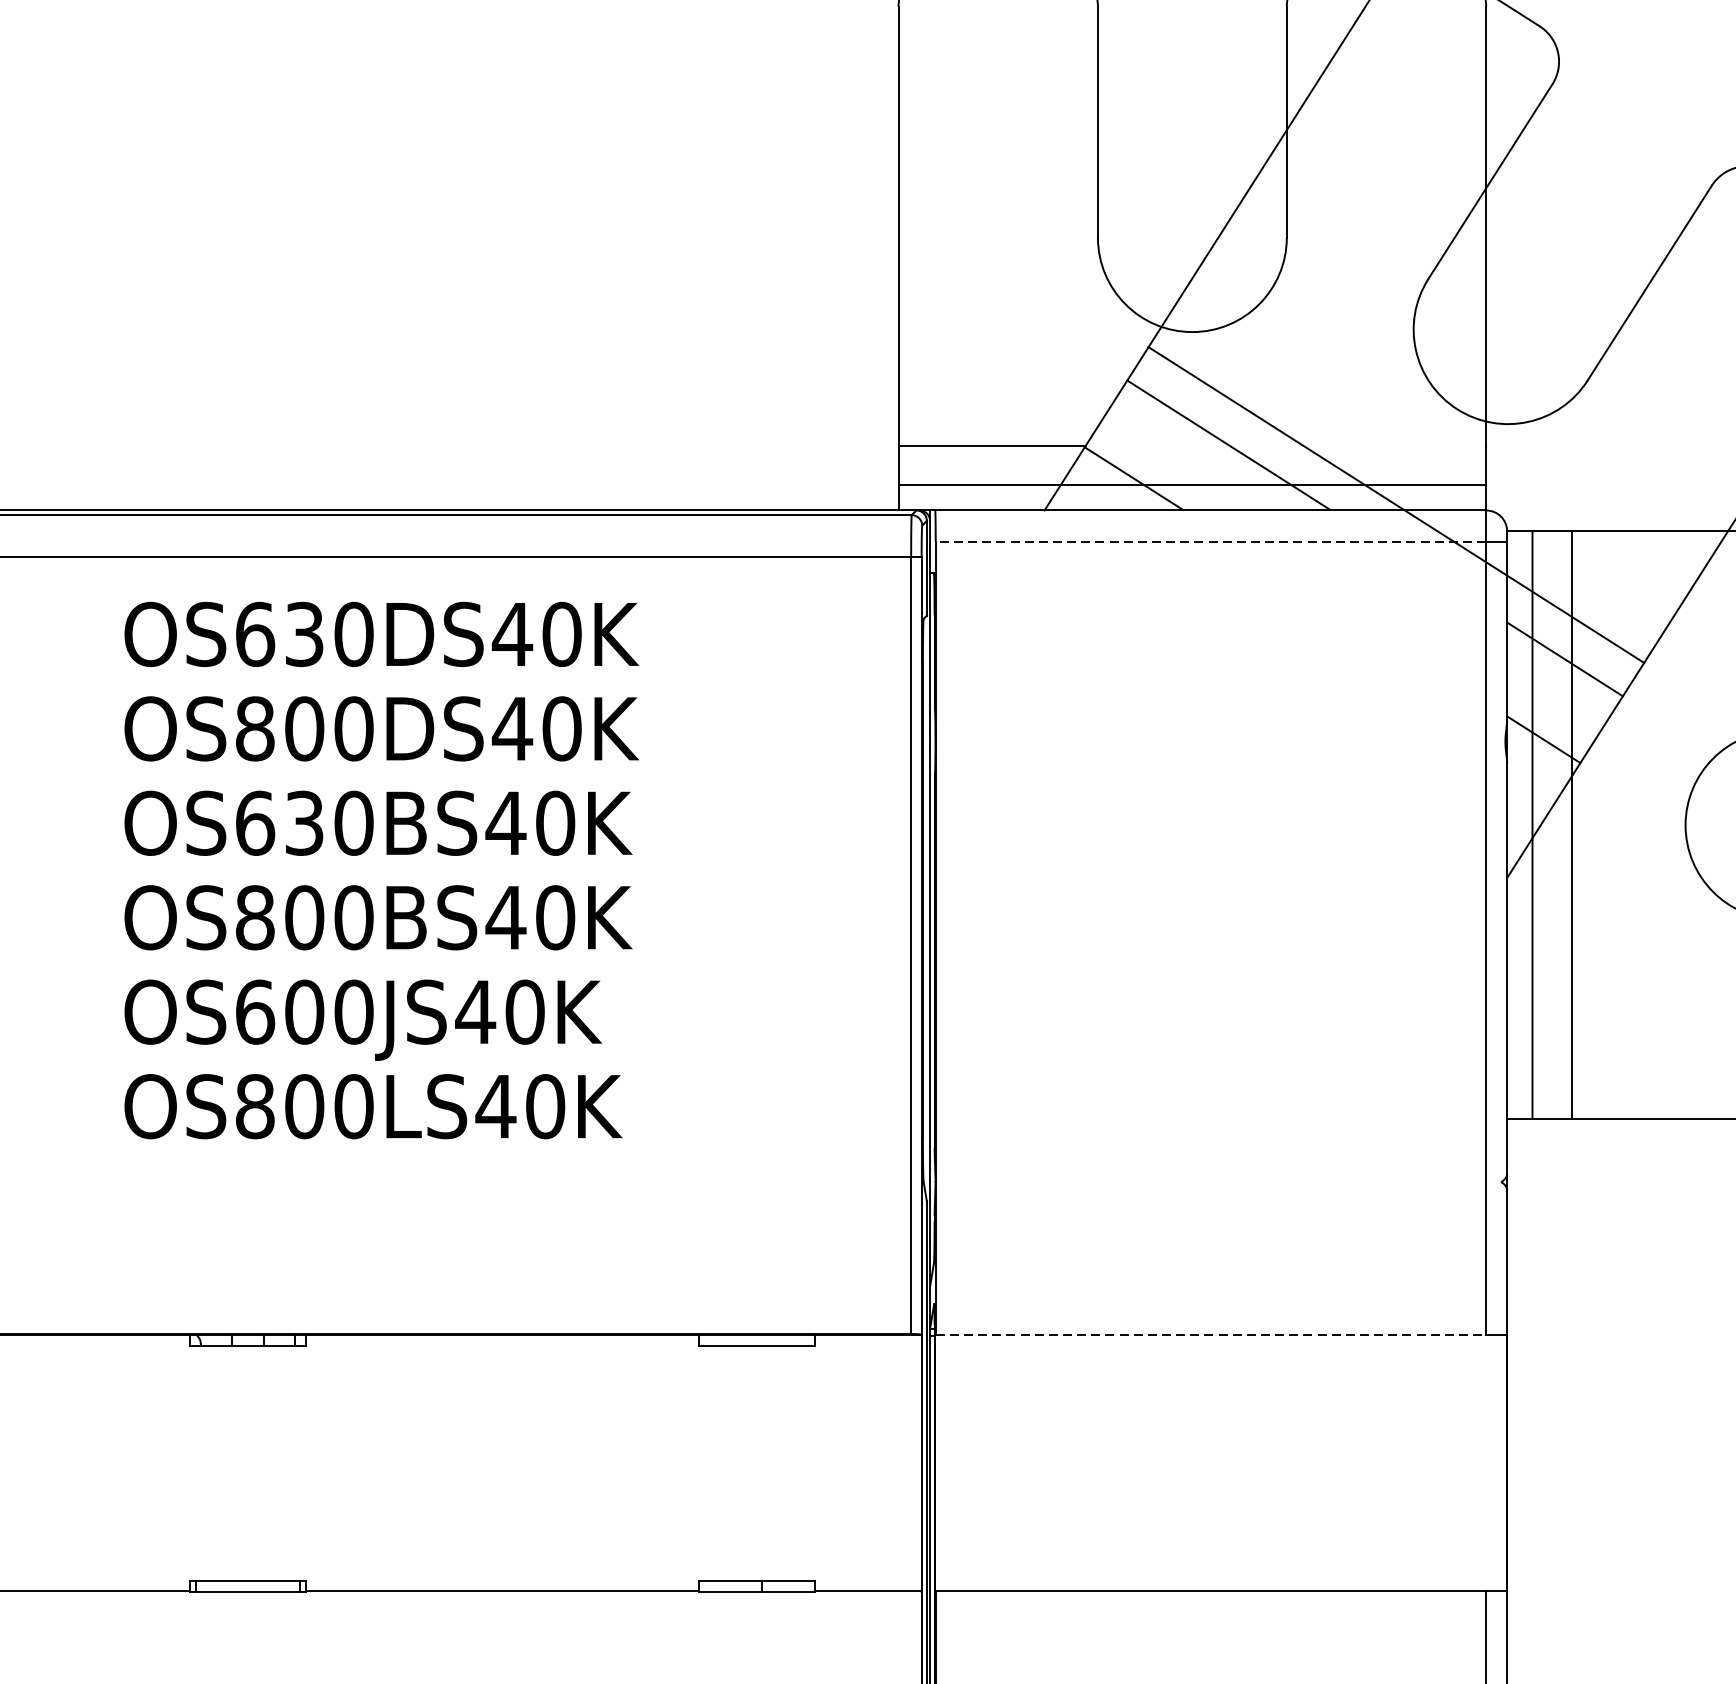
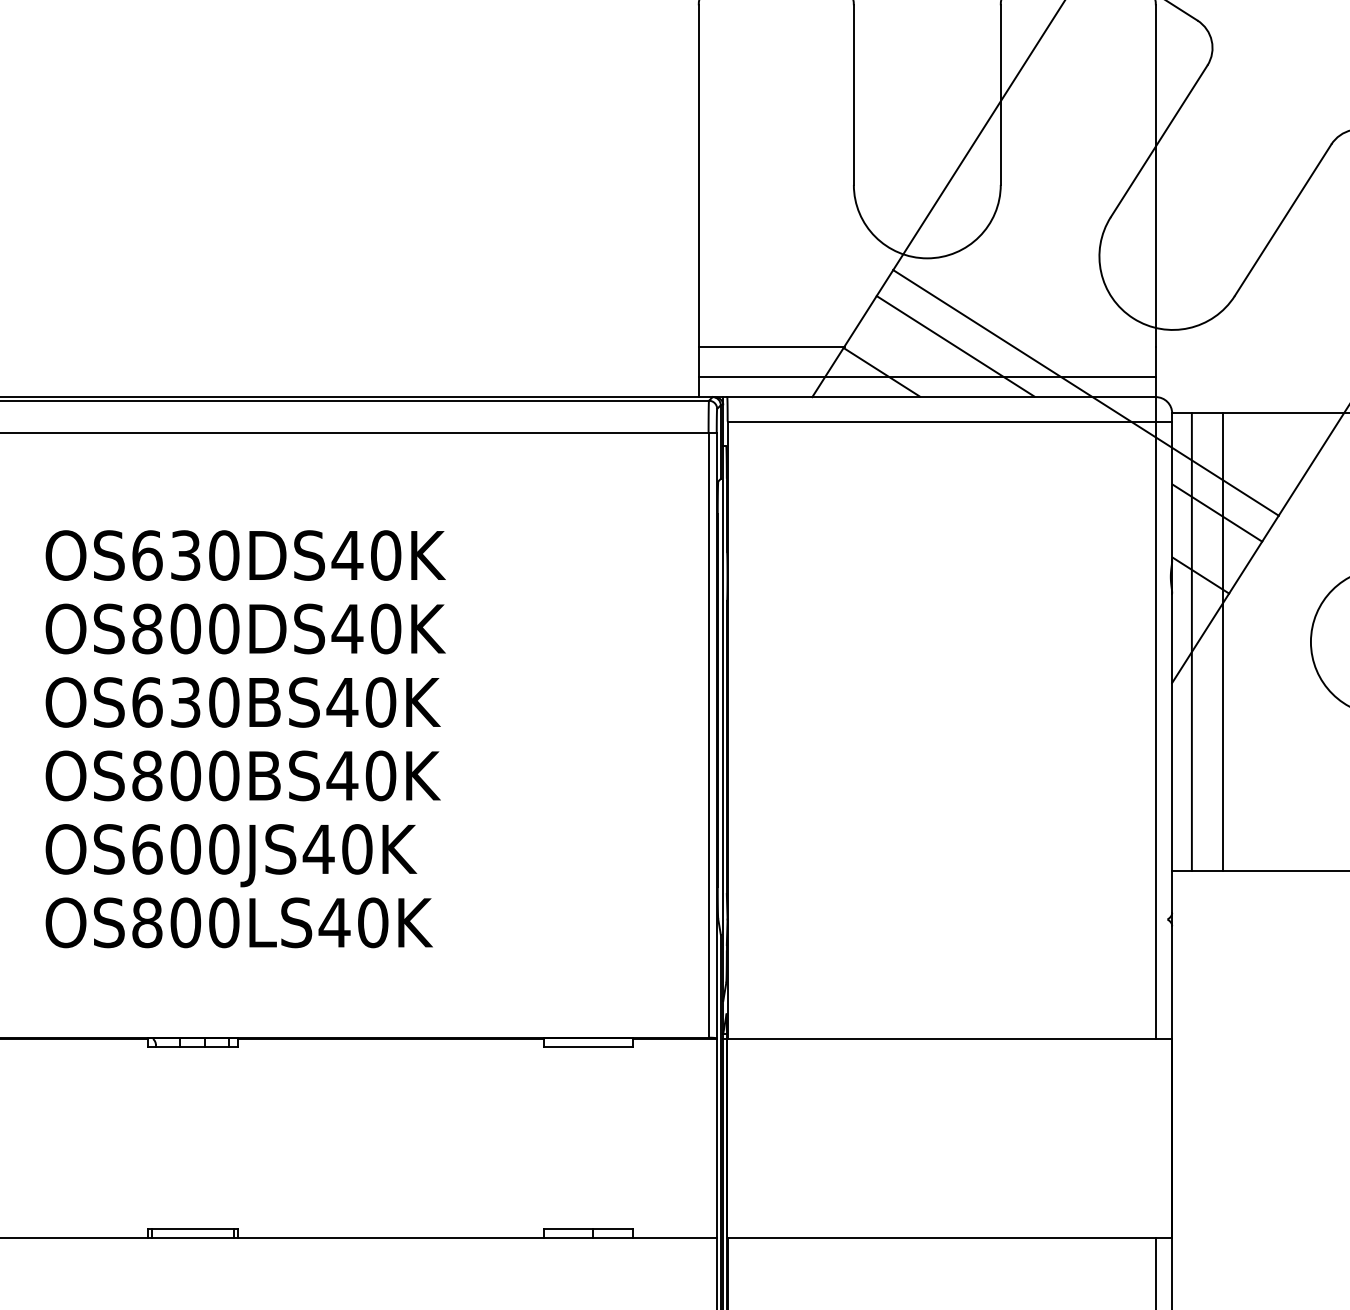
line: (1210, 541) -> (941, 421), dashed -> solid
text: (381, 870) -> (245, 739), moved
line: (1211, 1335) -> (942, 1038), dashed -> solid

